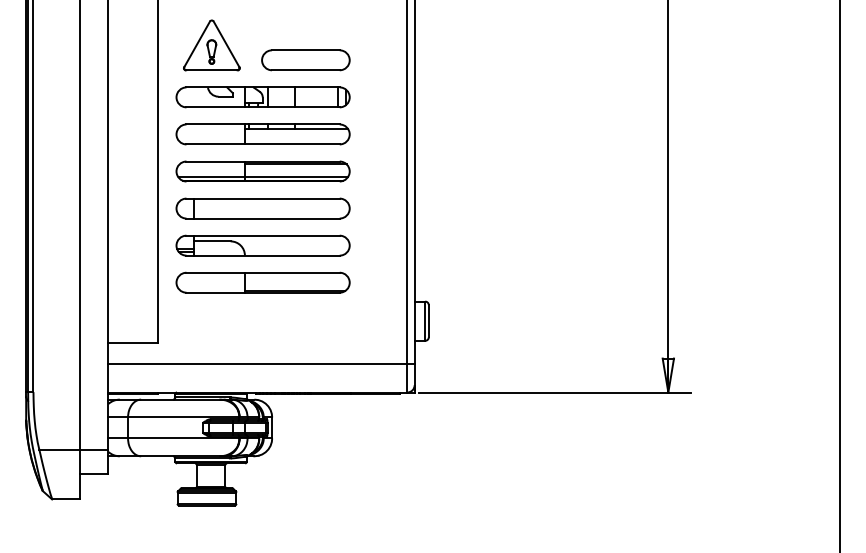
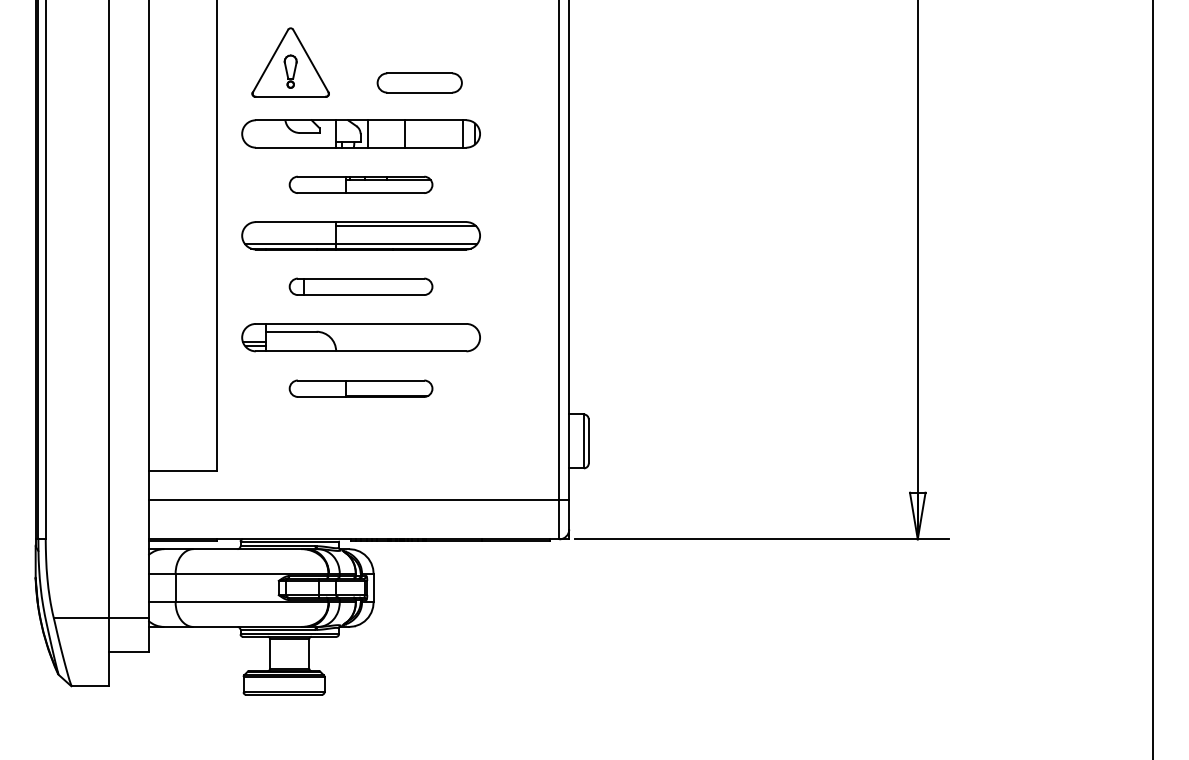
part: (305, 59) -> (419, 82), size x0.7
part: (262, 134) -> (360, 184), size x0.6
part: (262, 208) -> (360, 286), size x0.6
part: (262, 282) -> (360, 388), size x0.6

